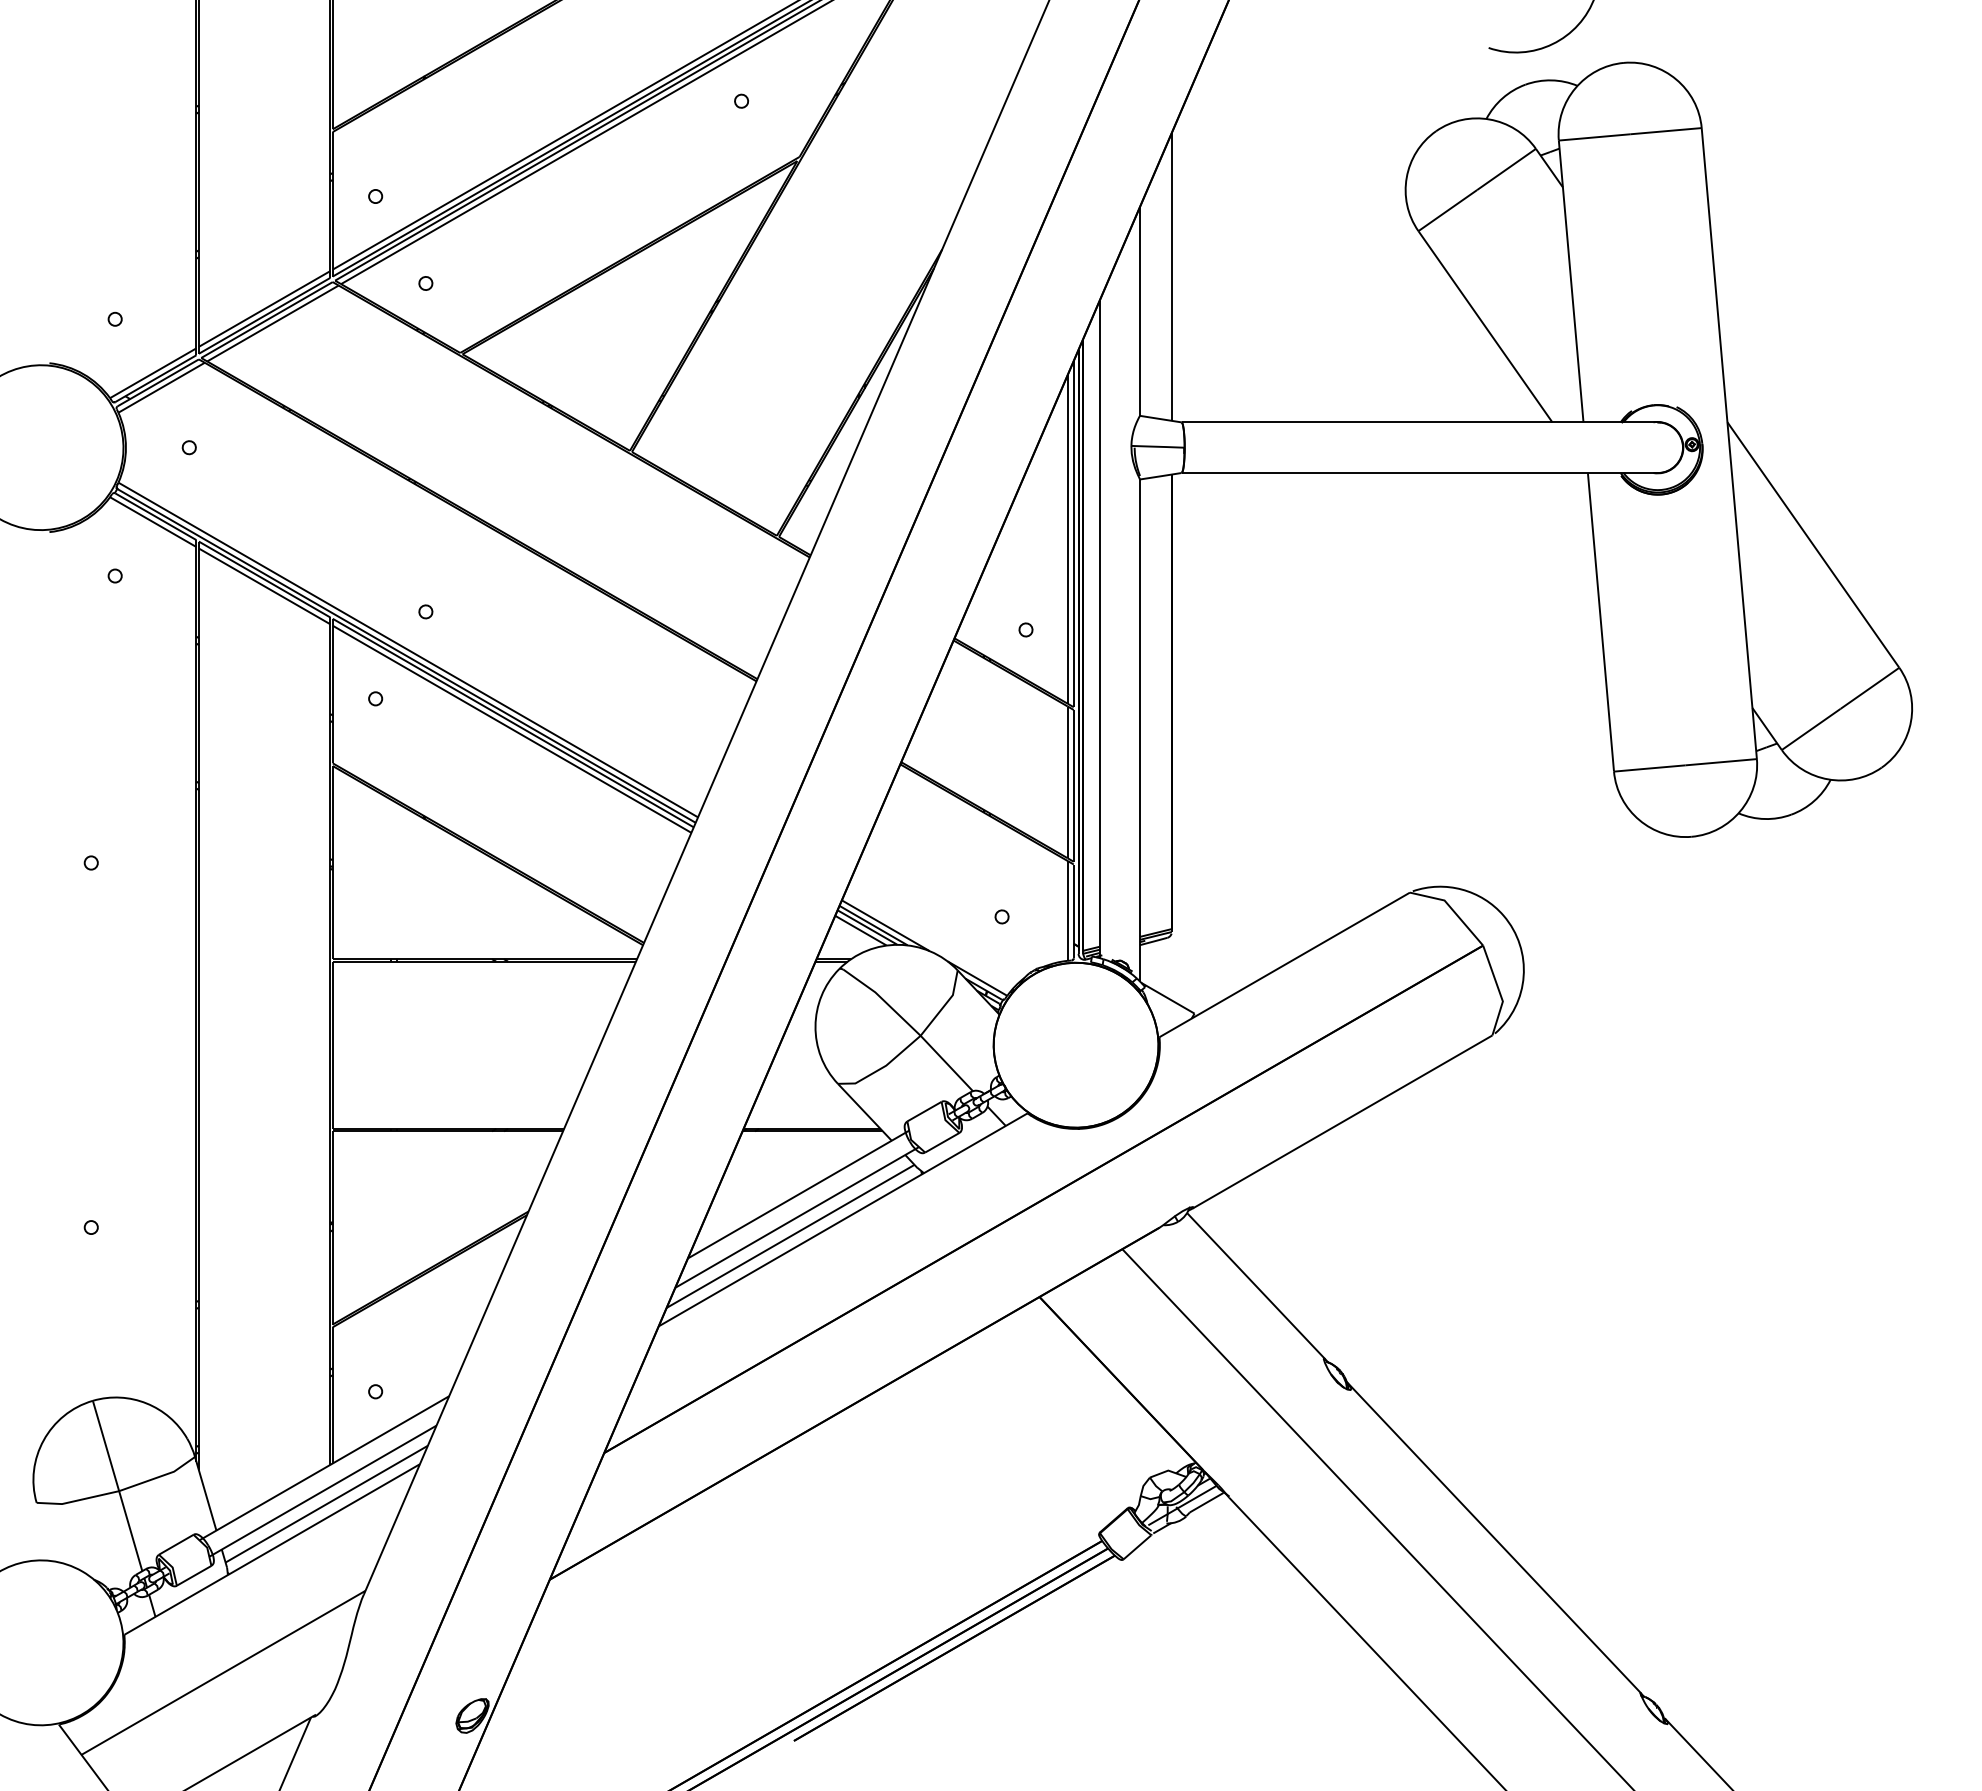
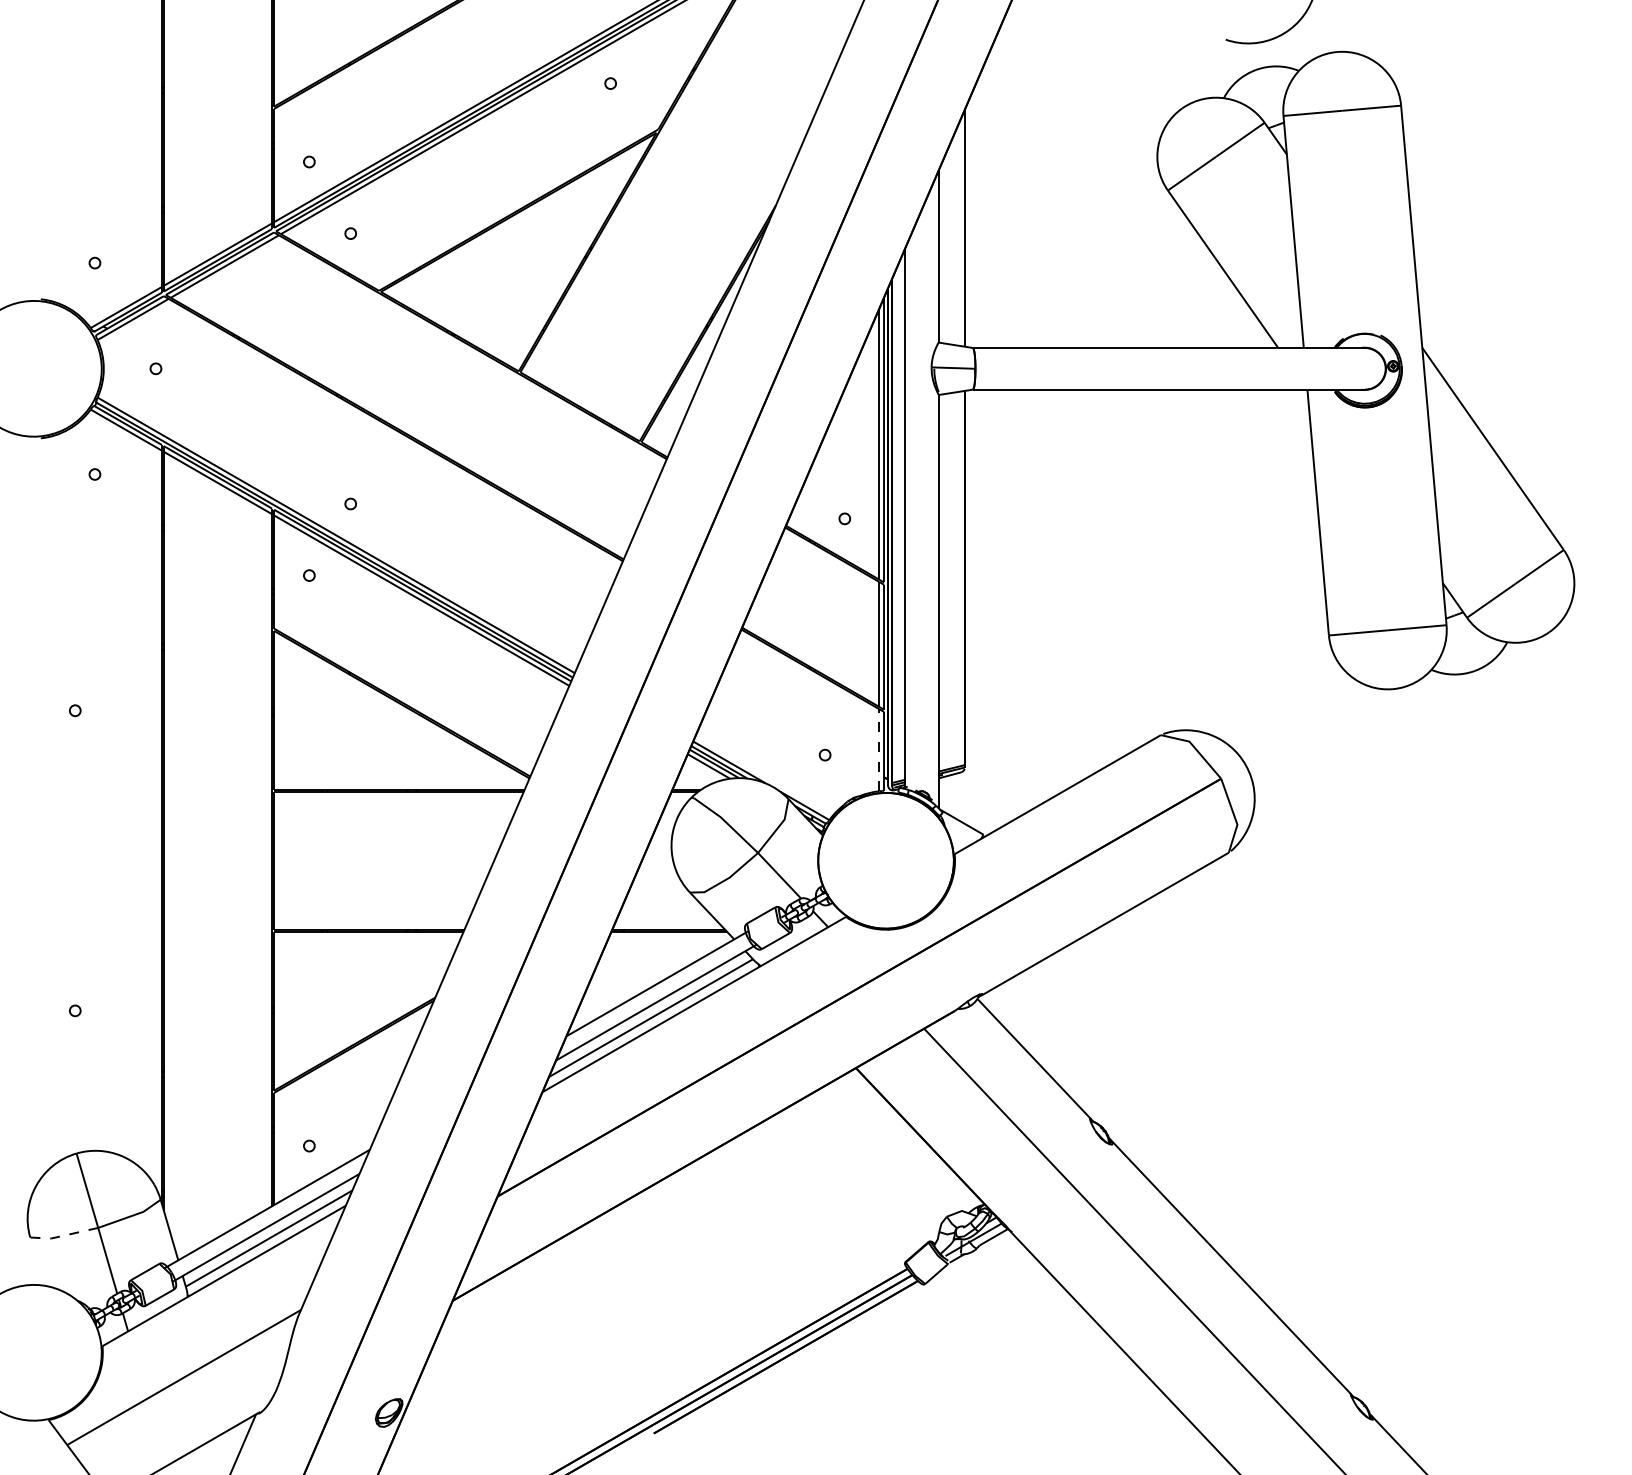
line: (1067, 910) -> (878, 749), solid -> dashed
line: (77, 1500) -> (63, 1235), solid -> dashed

